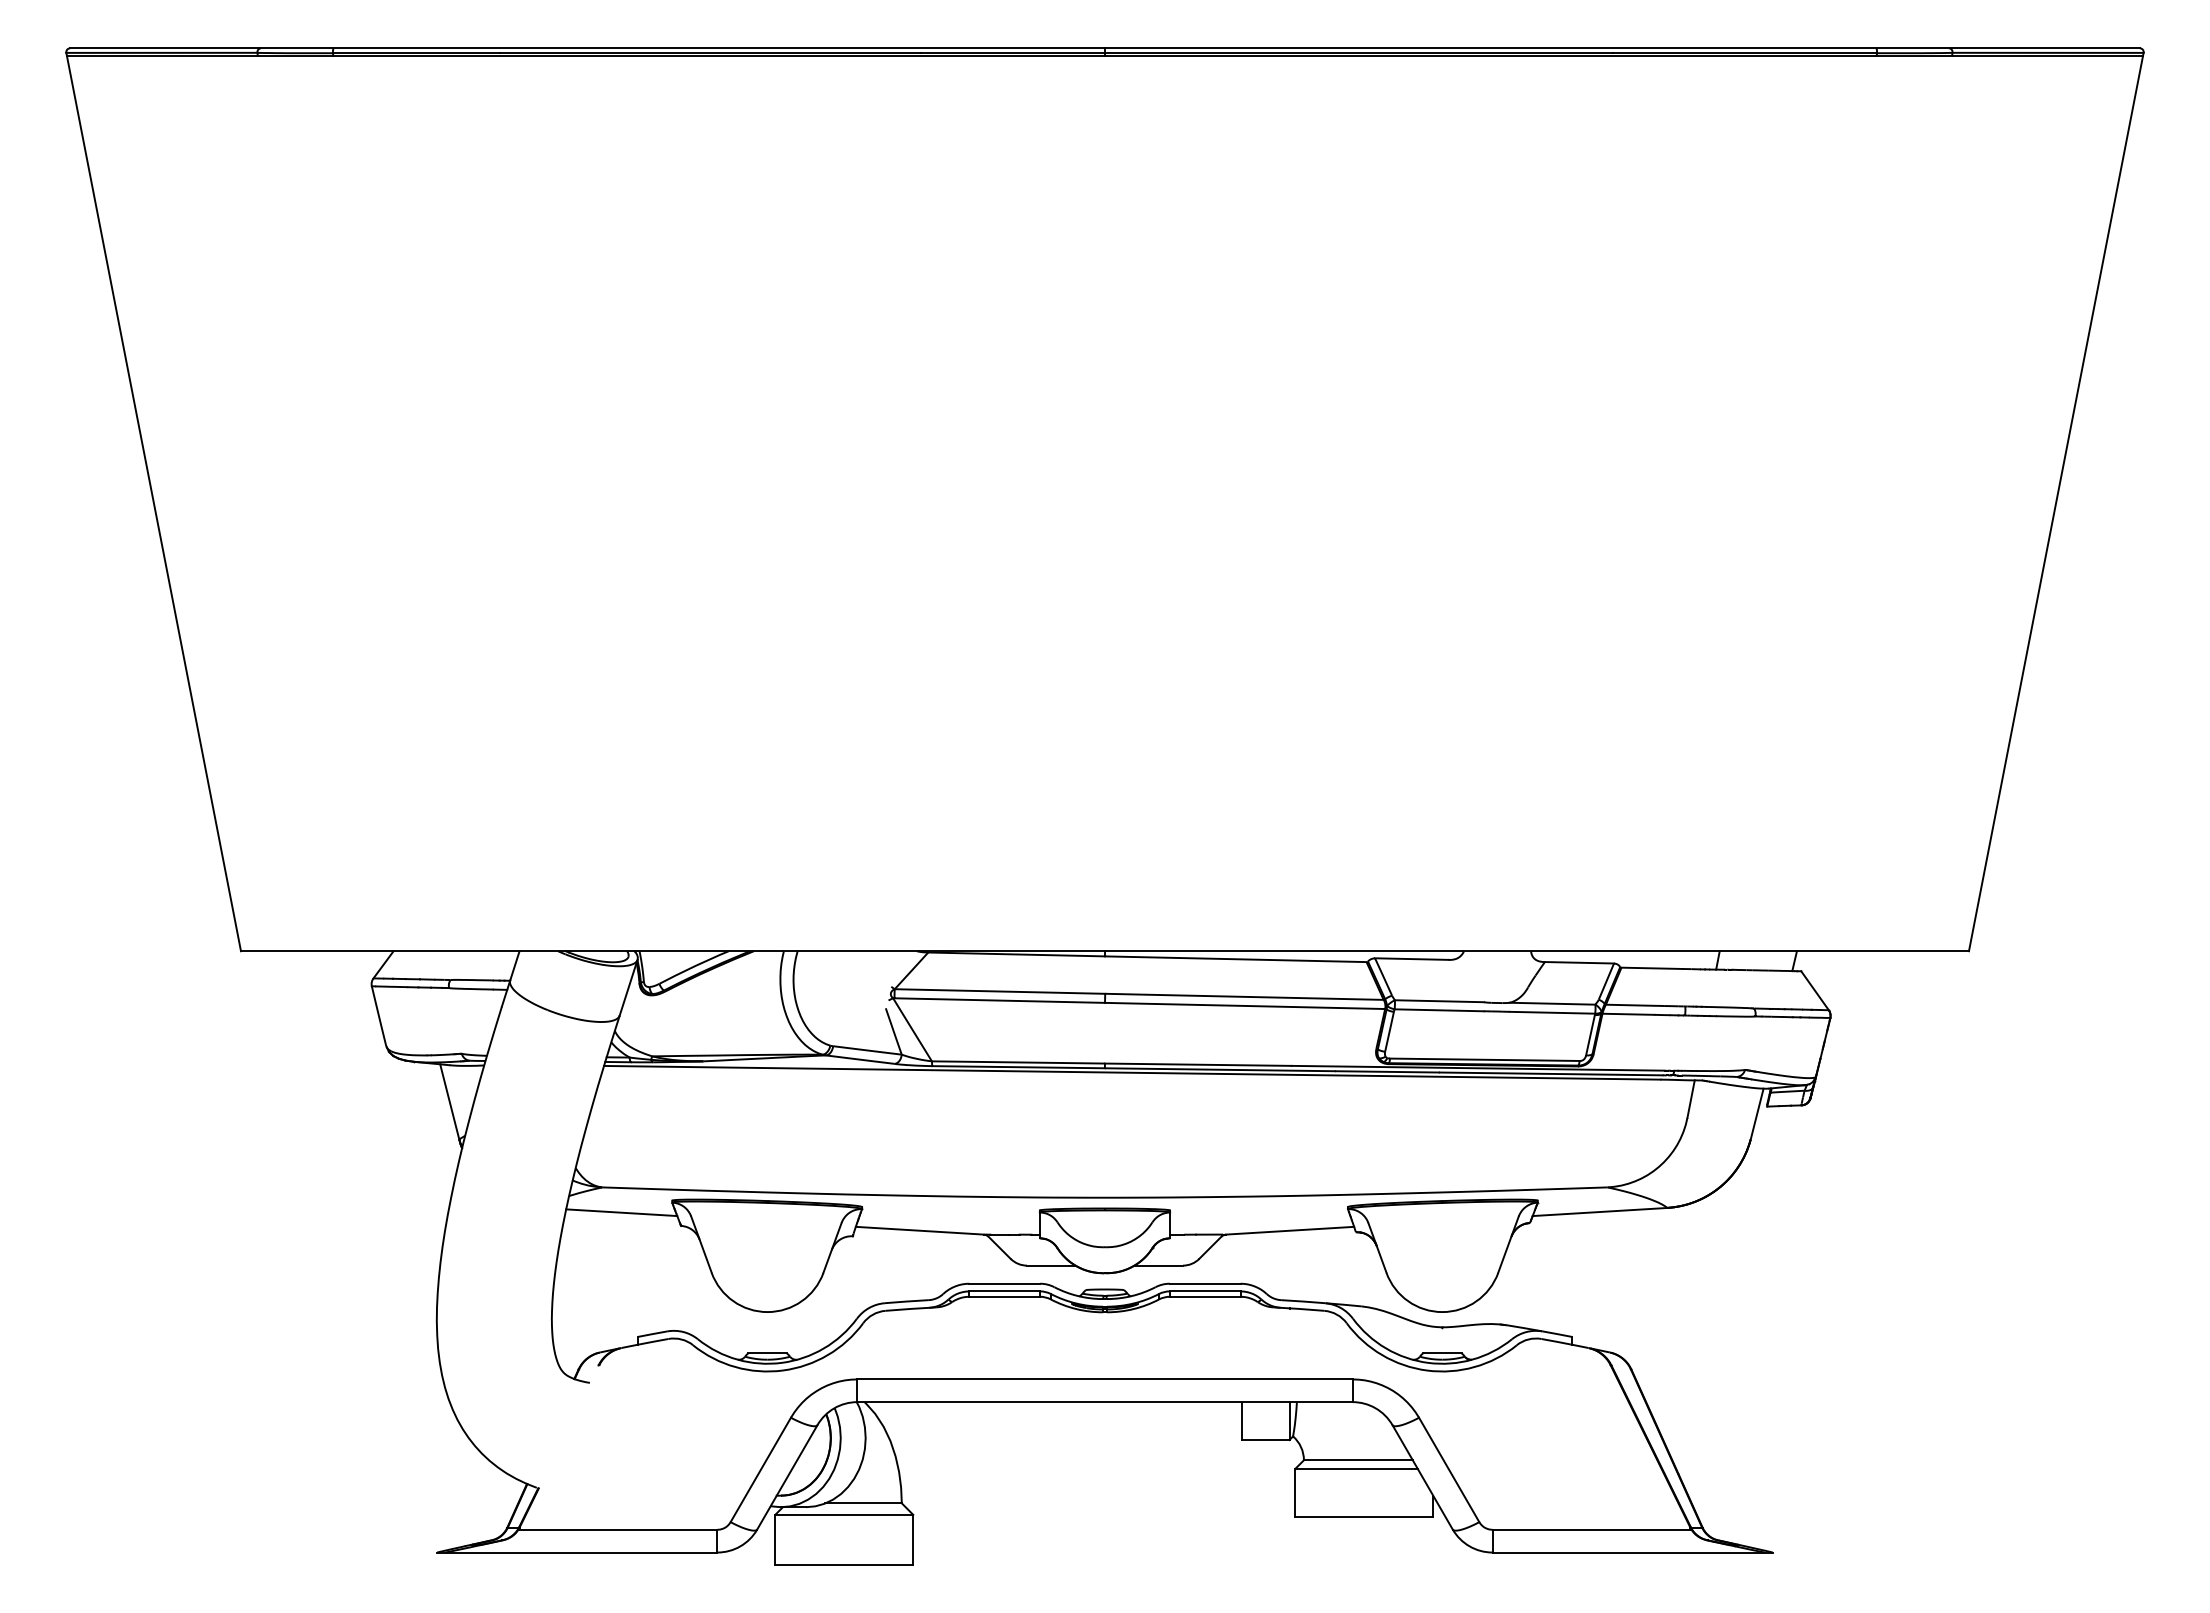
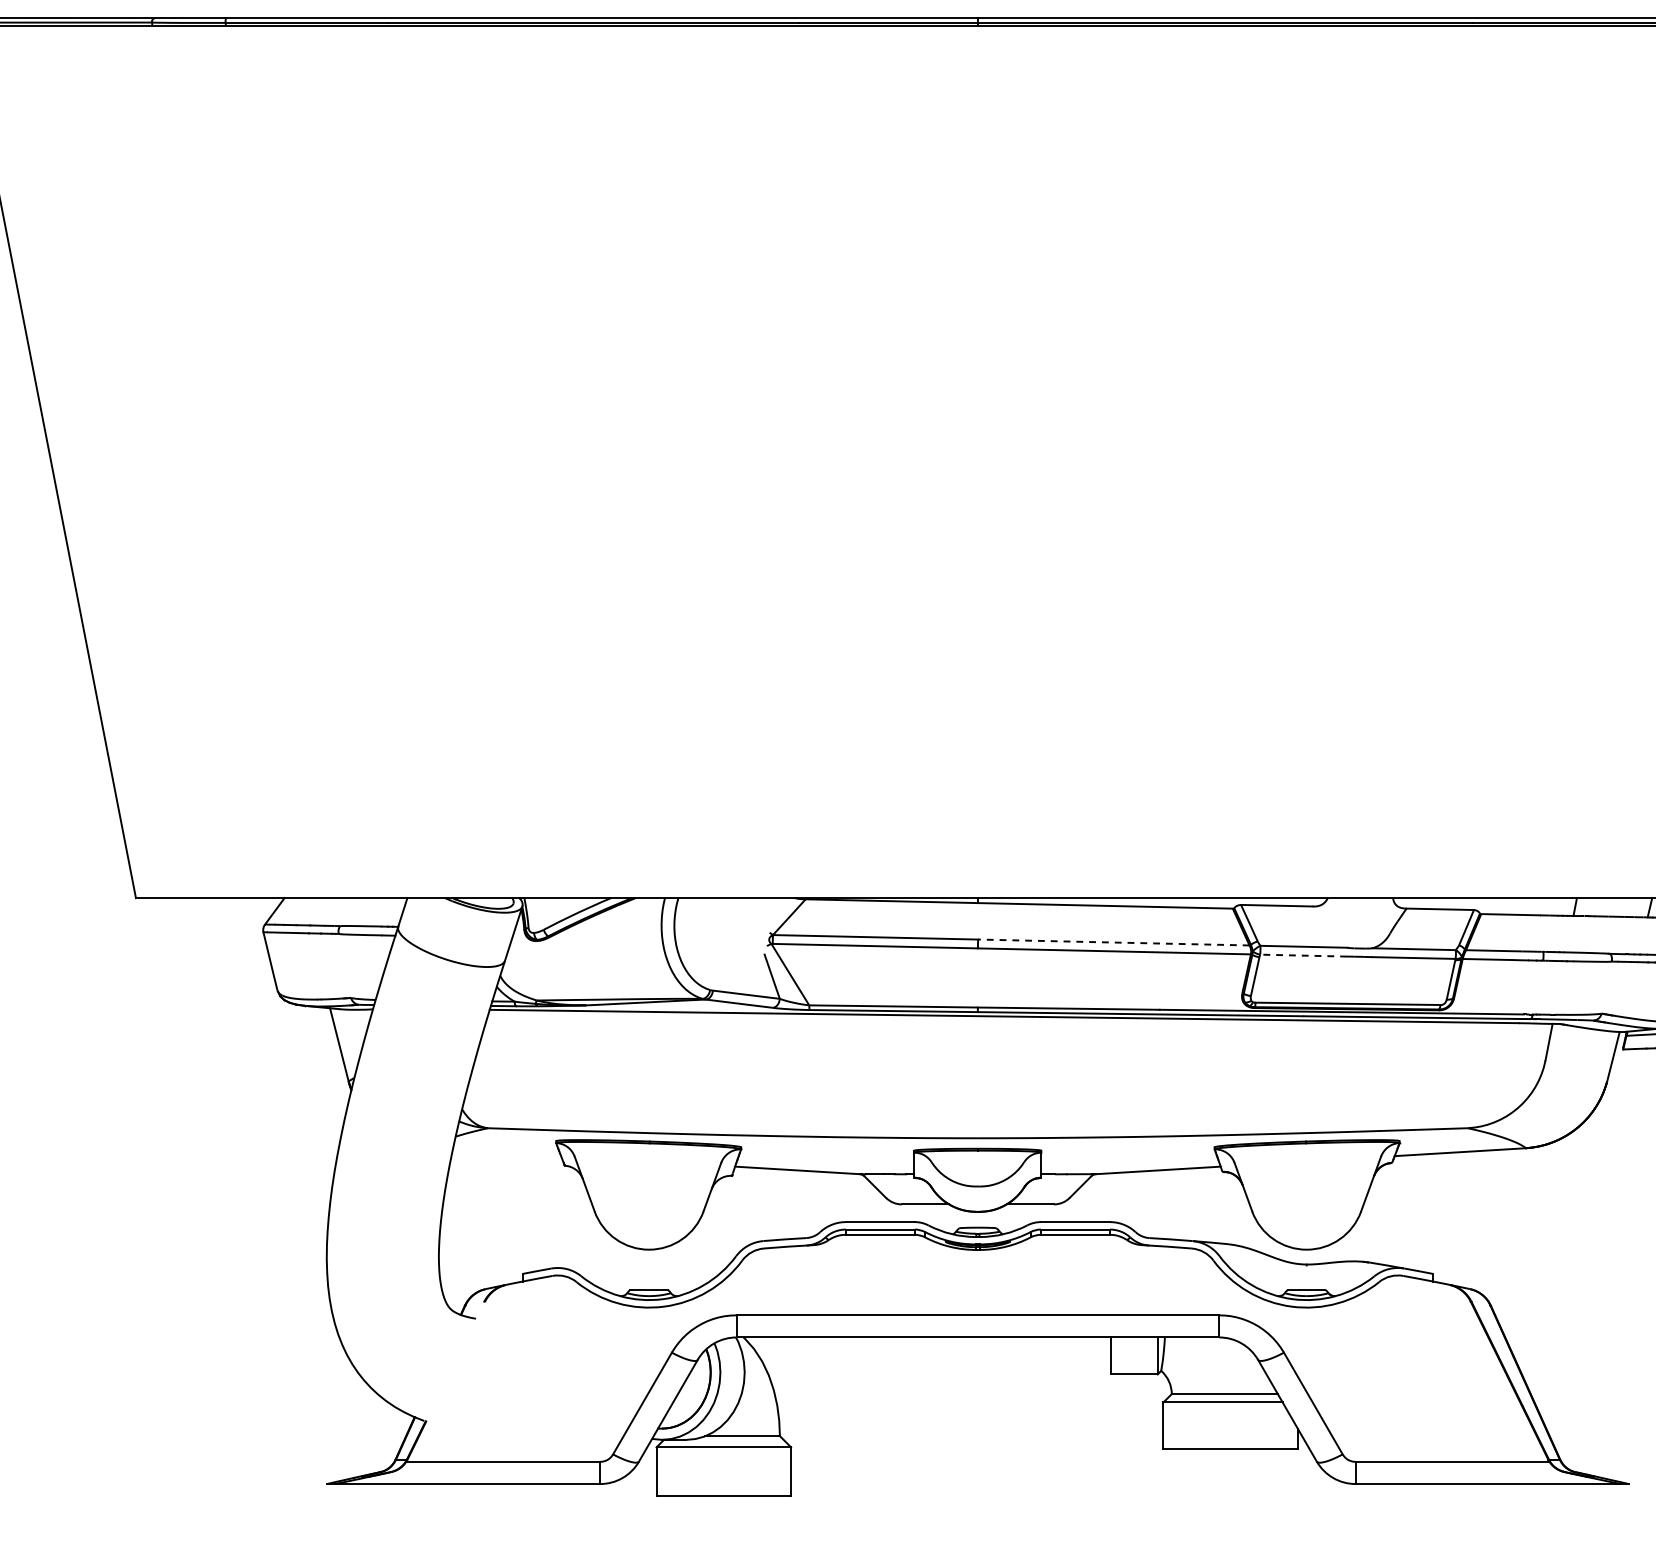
line: (1244, 996) -> (1113, 942), solid -> dashed
line: (1439, 1010) -> (1303, 955), solid -> dashed
line: (621, 1212) -> (506, 1152), removed

